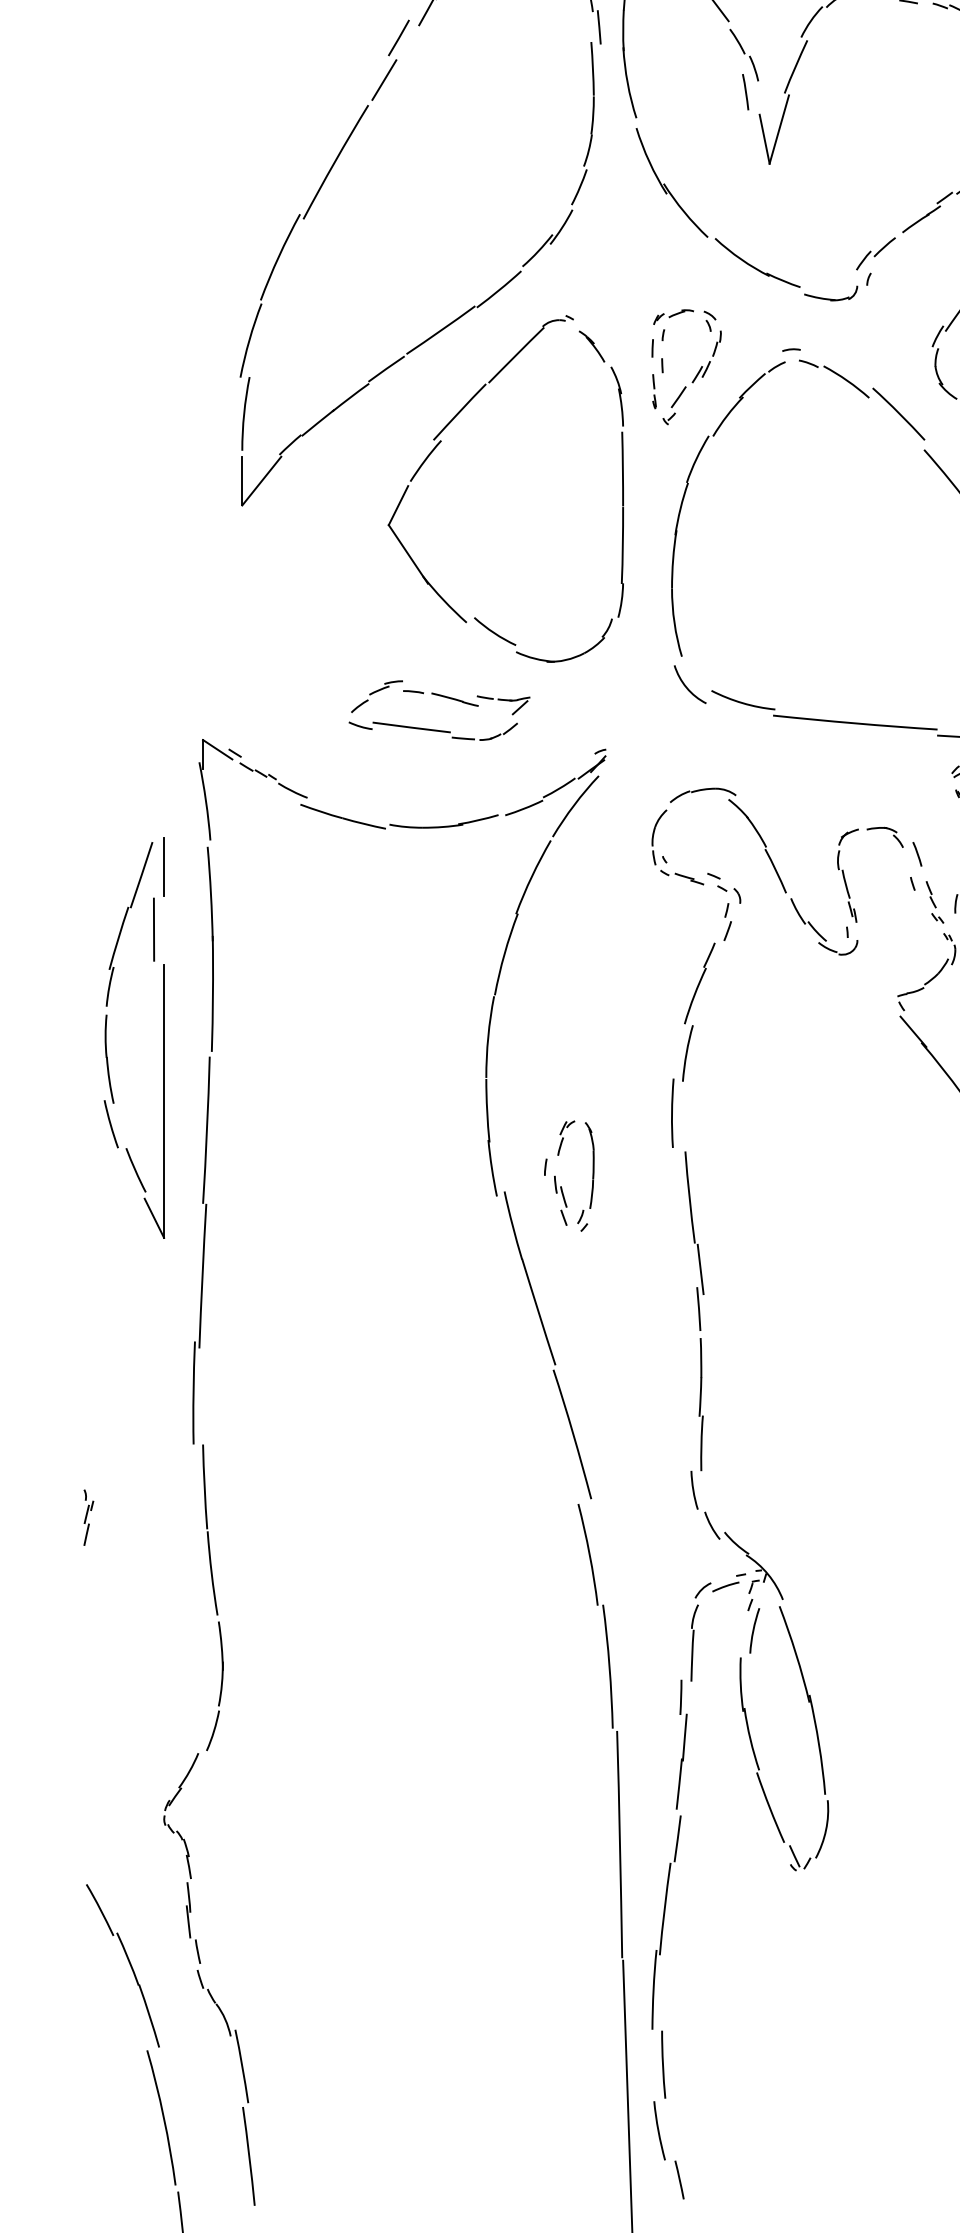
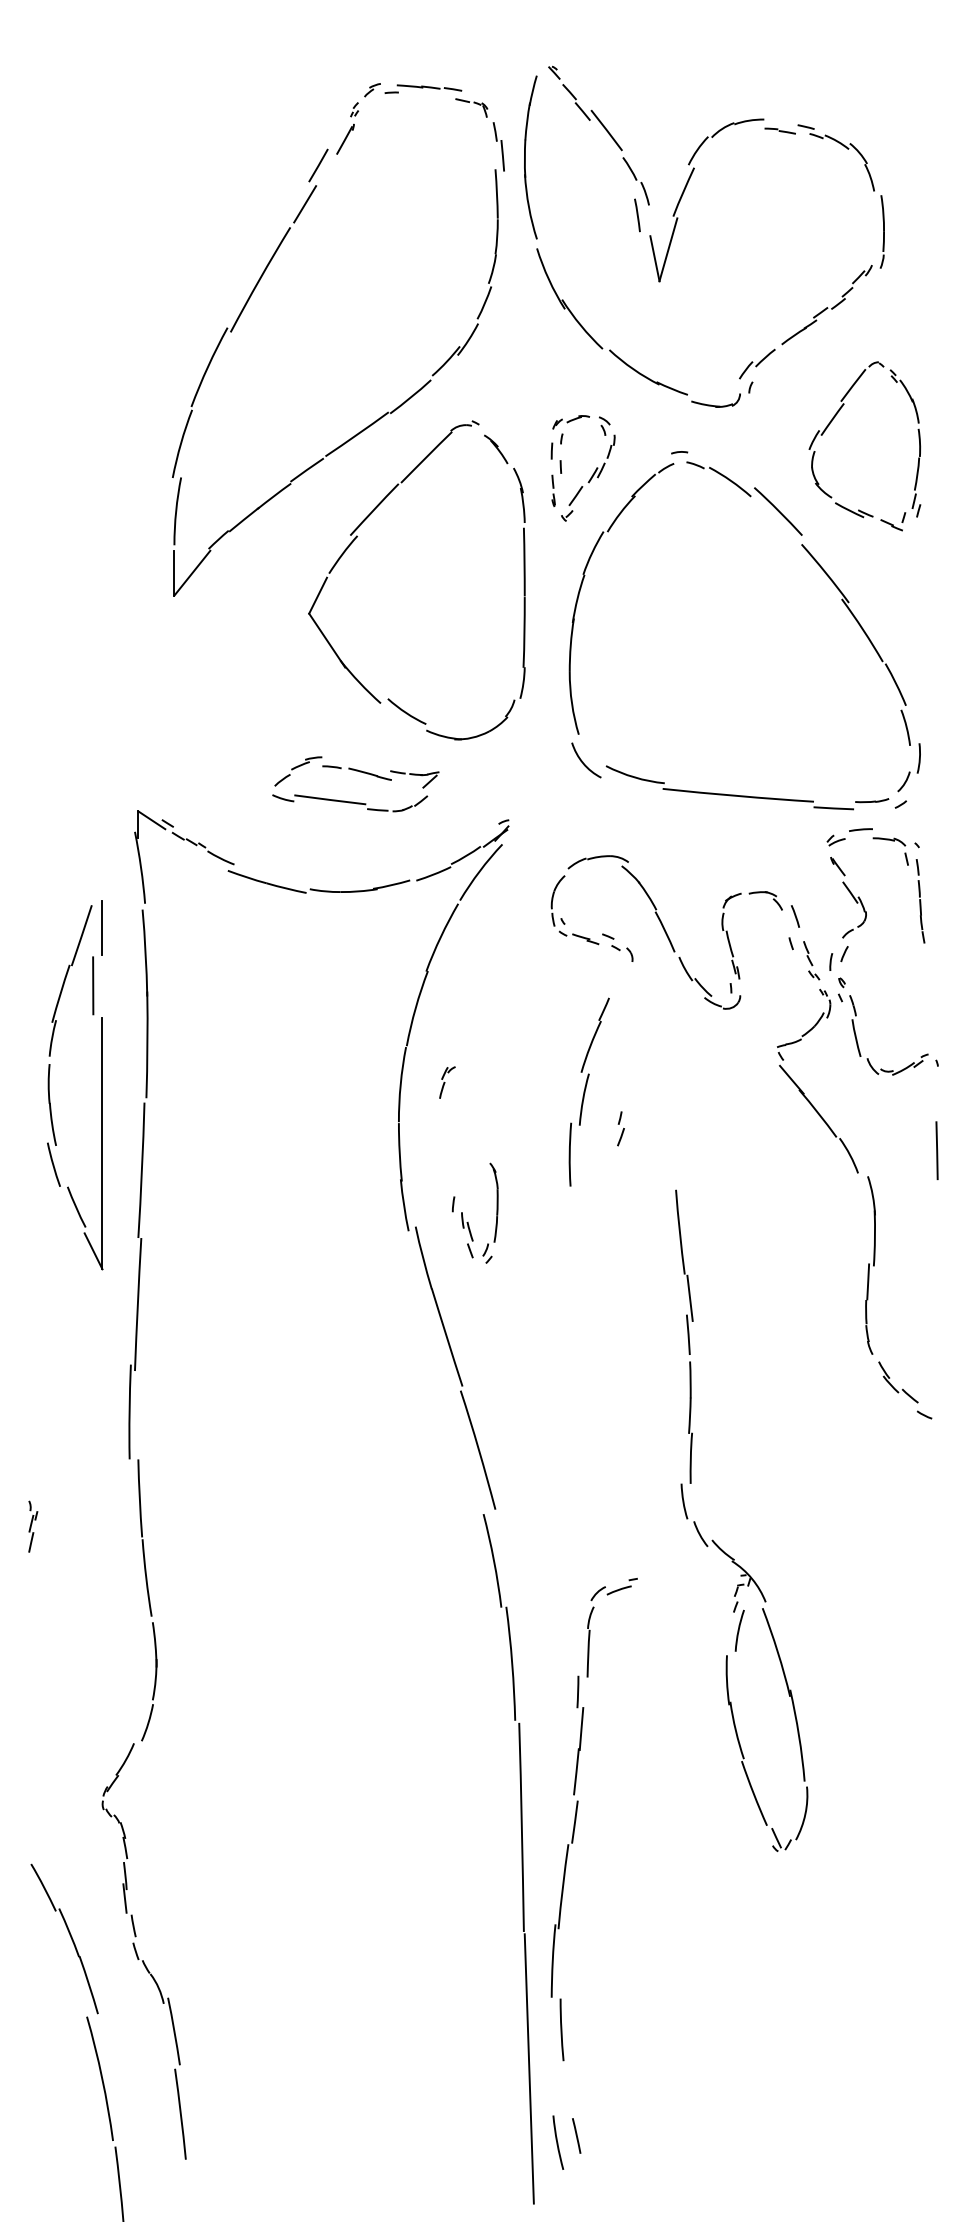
part: (727, 921) -> (620, 1128), moved
part: (566, 1138) -> (447, 1082), moved
part: (730, 1537) -> (717, 1544), moved
curve: (659, 2130) -> (558, 2142), moved

